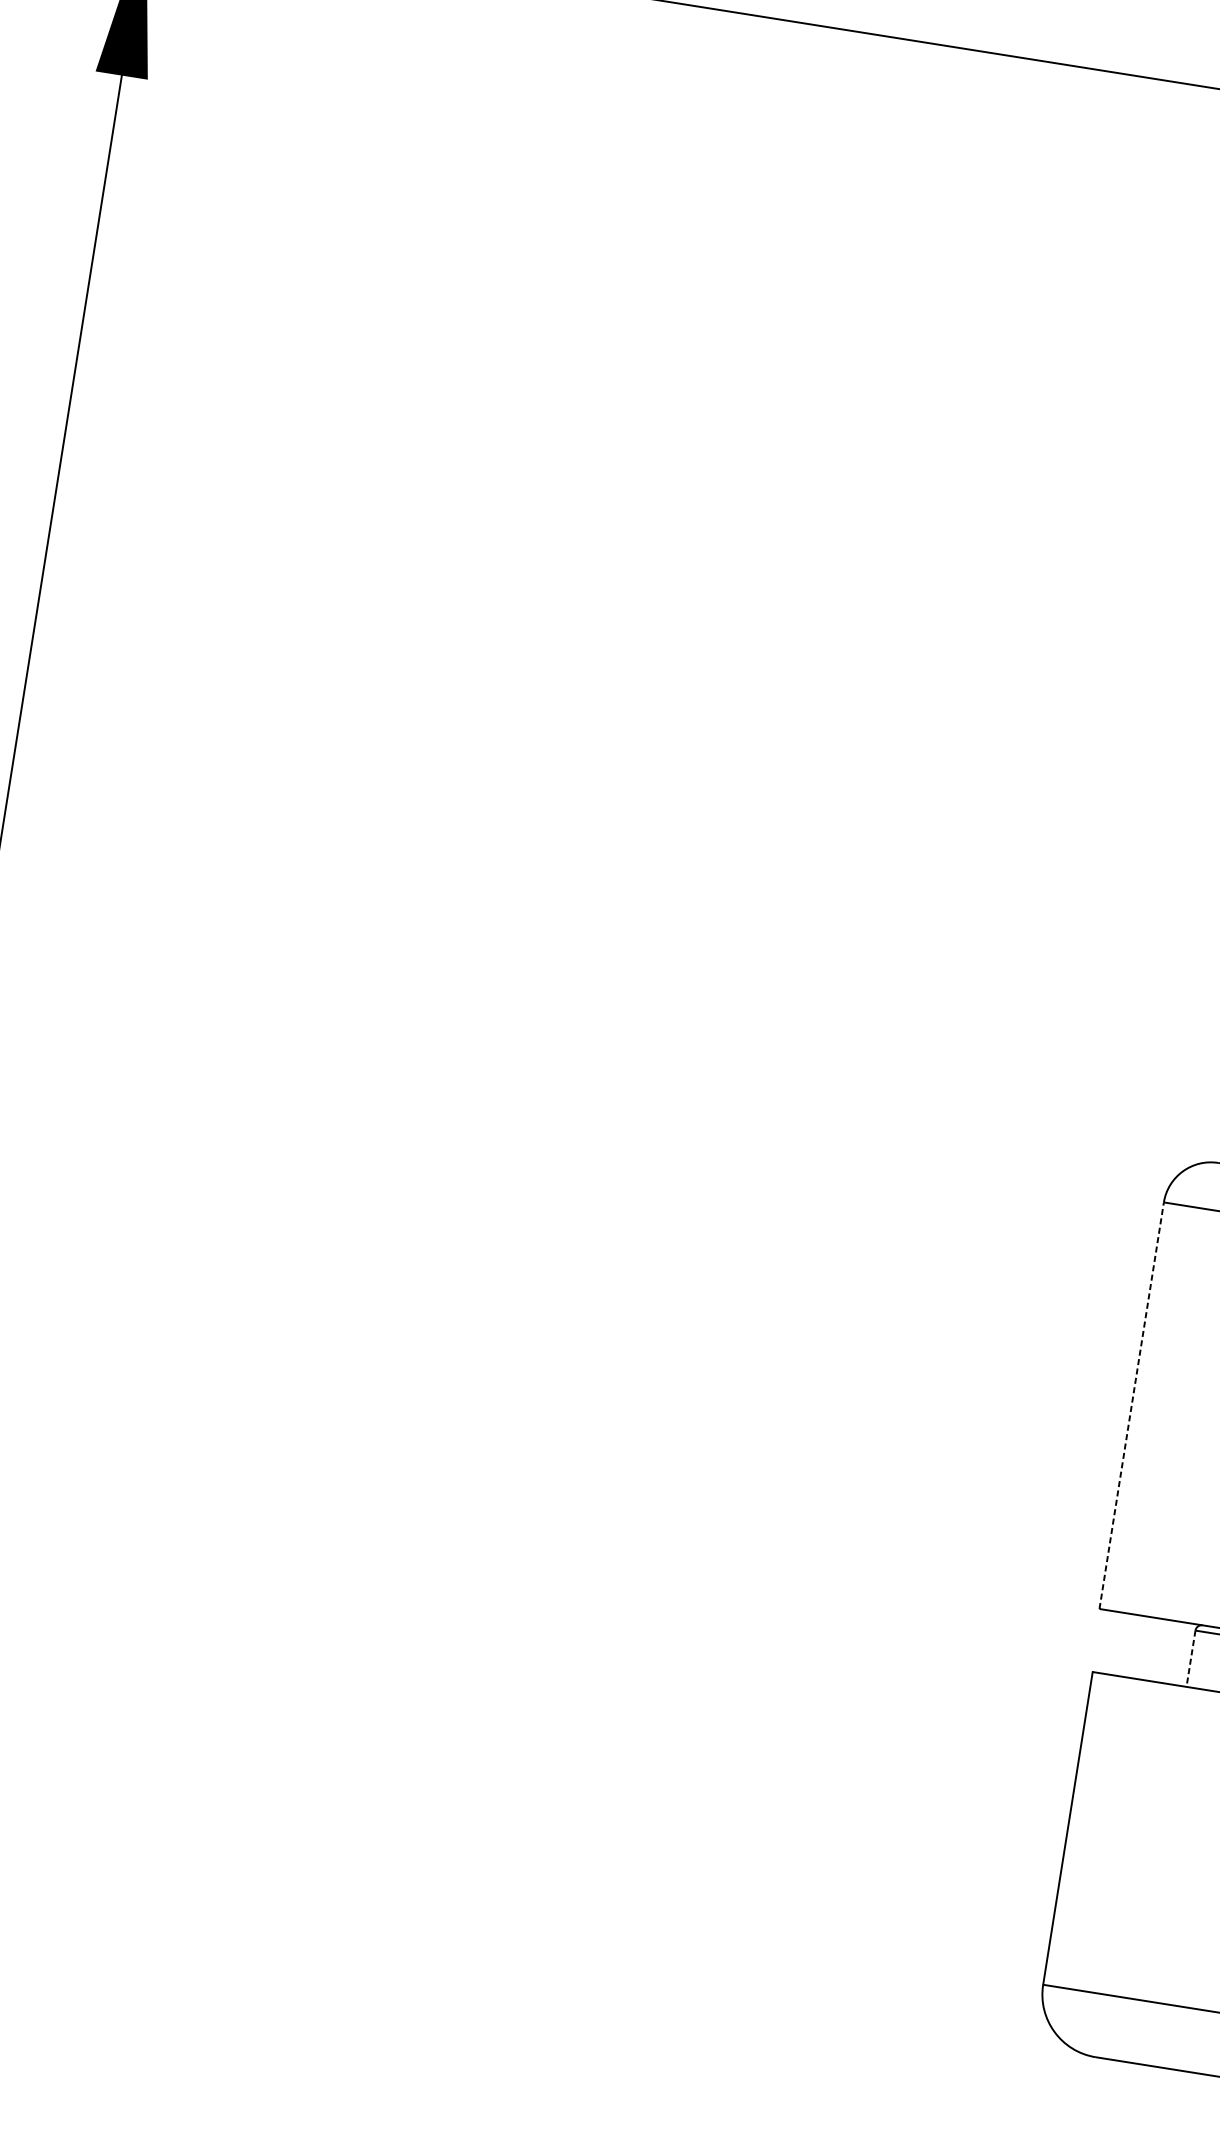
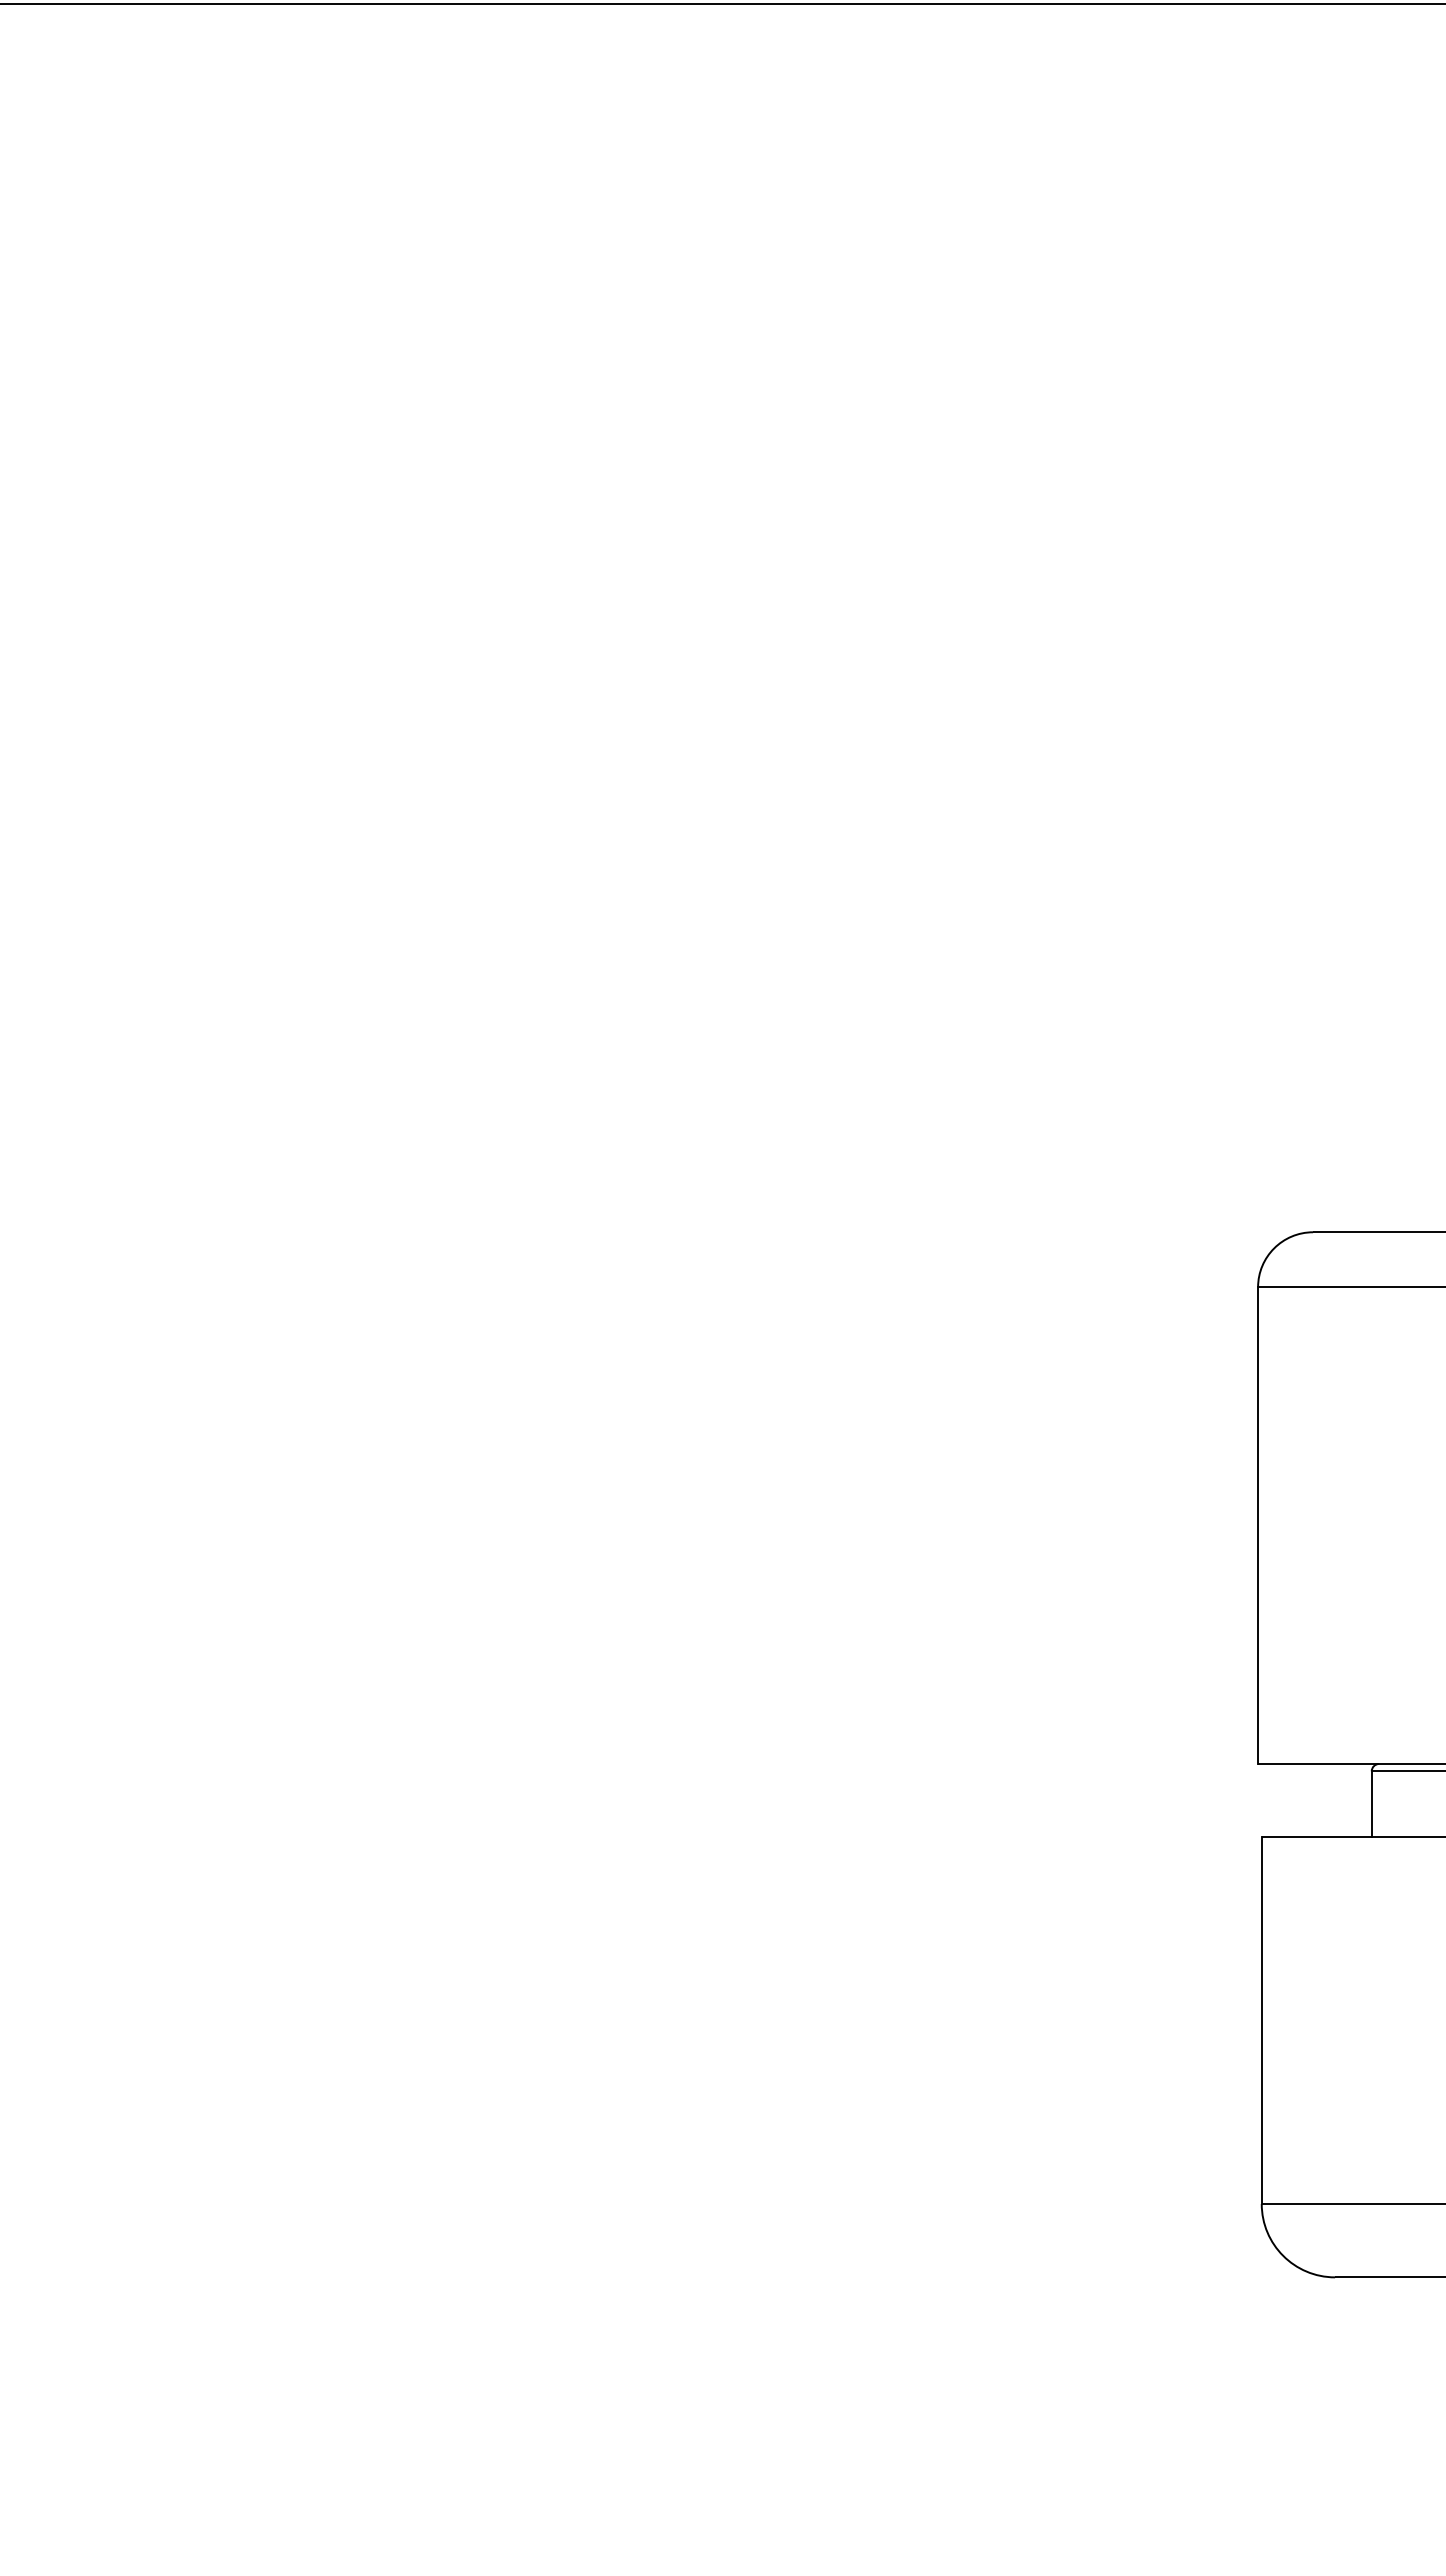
line: (1132, 1405) -> (1258, 1525), dashed -> solid
line: (1190, 1658) -> (1371, 1804), dashed -> solid

